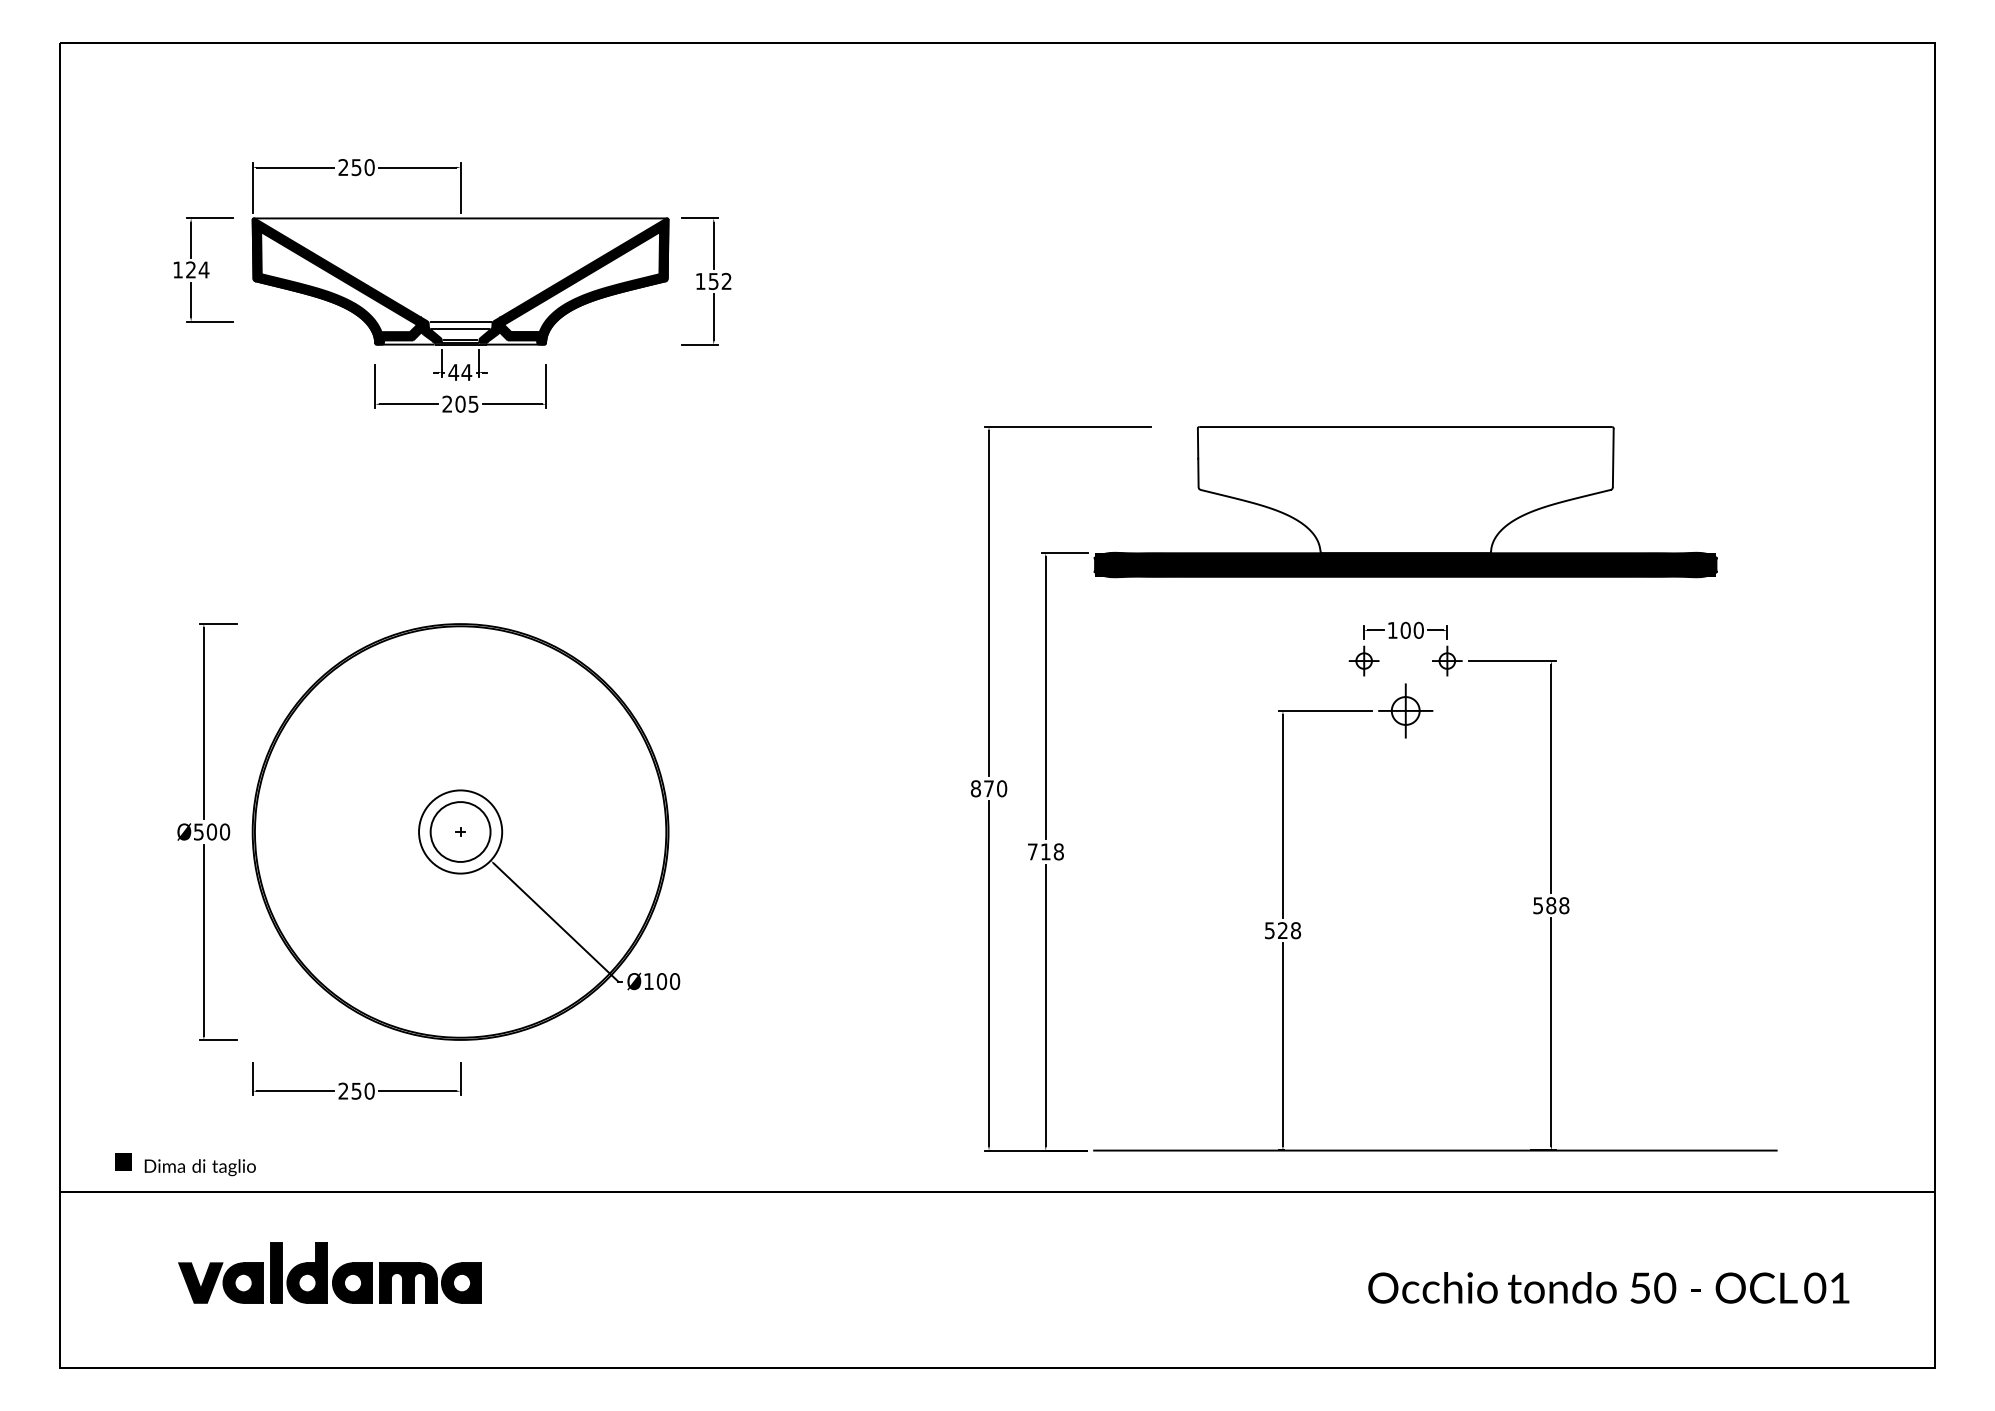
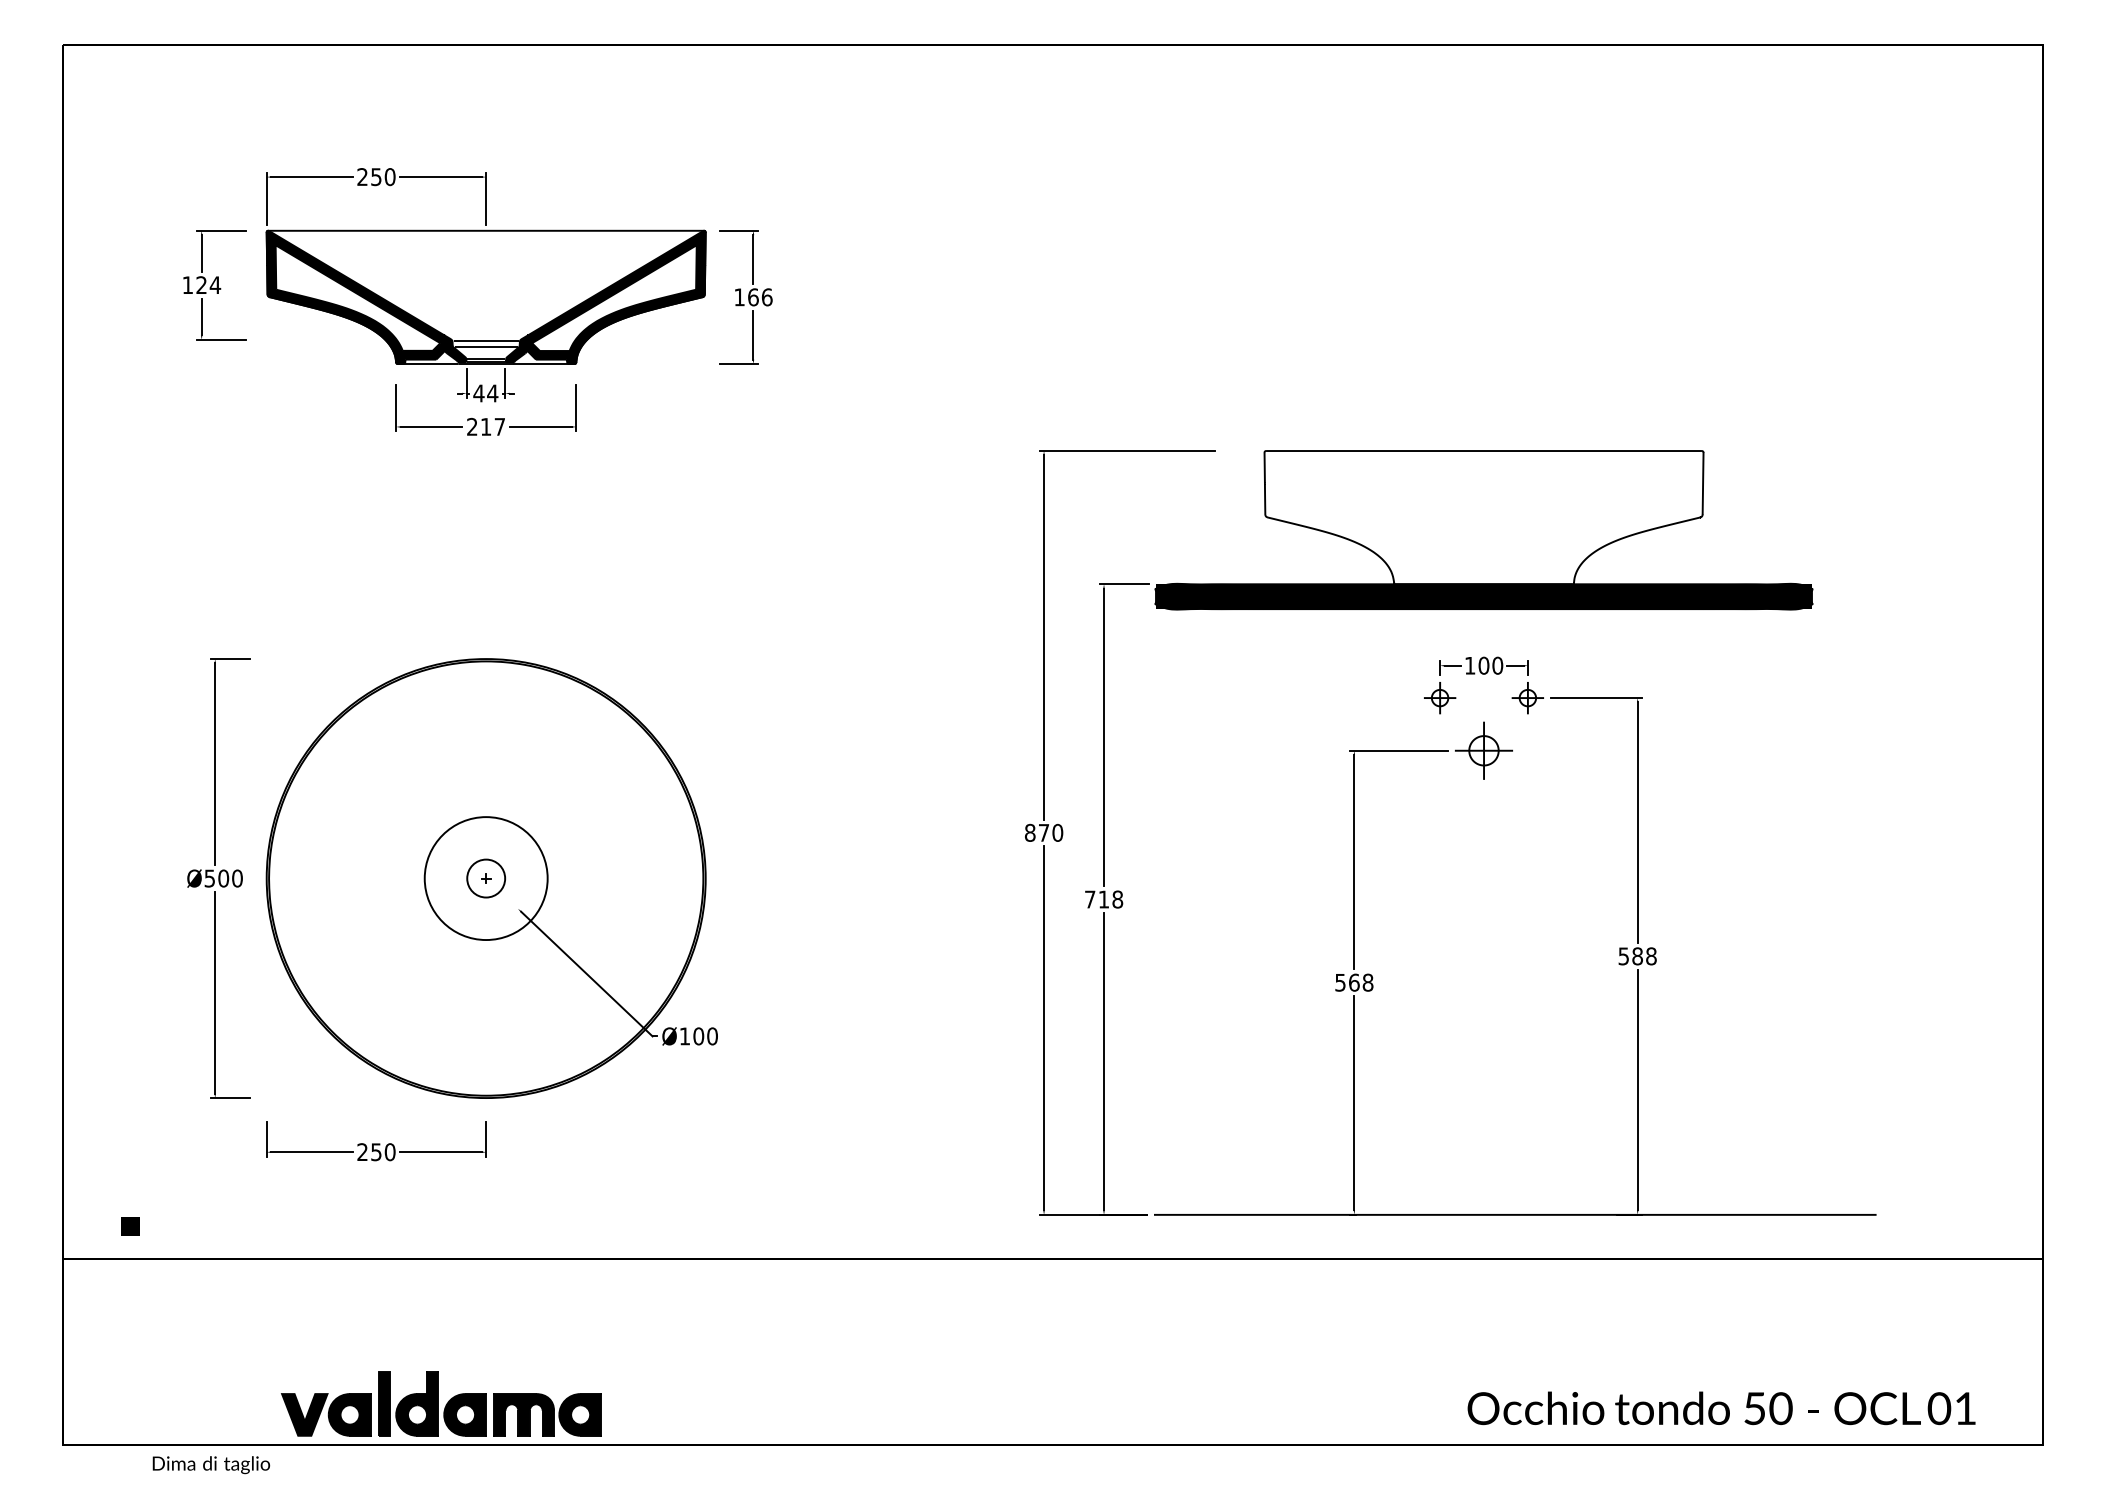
text: (719, 281) -> (759, 297), 152 -> 166
text: (466, 403) -> (492, 426), 205 -> 217
circle: (460, 831) -> (486, 878), size x0.6
circle: (460, 831) -> (486, 878), size x1.4
text: (1282, 930) -> (1353, 982), 528 -> 568
text: (199, 1167) -> (210, 1464), moved
part: (329, 1272) -> (440, 1403), moved
text: (1608, 1287) -> (1721, 1407), moved

